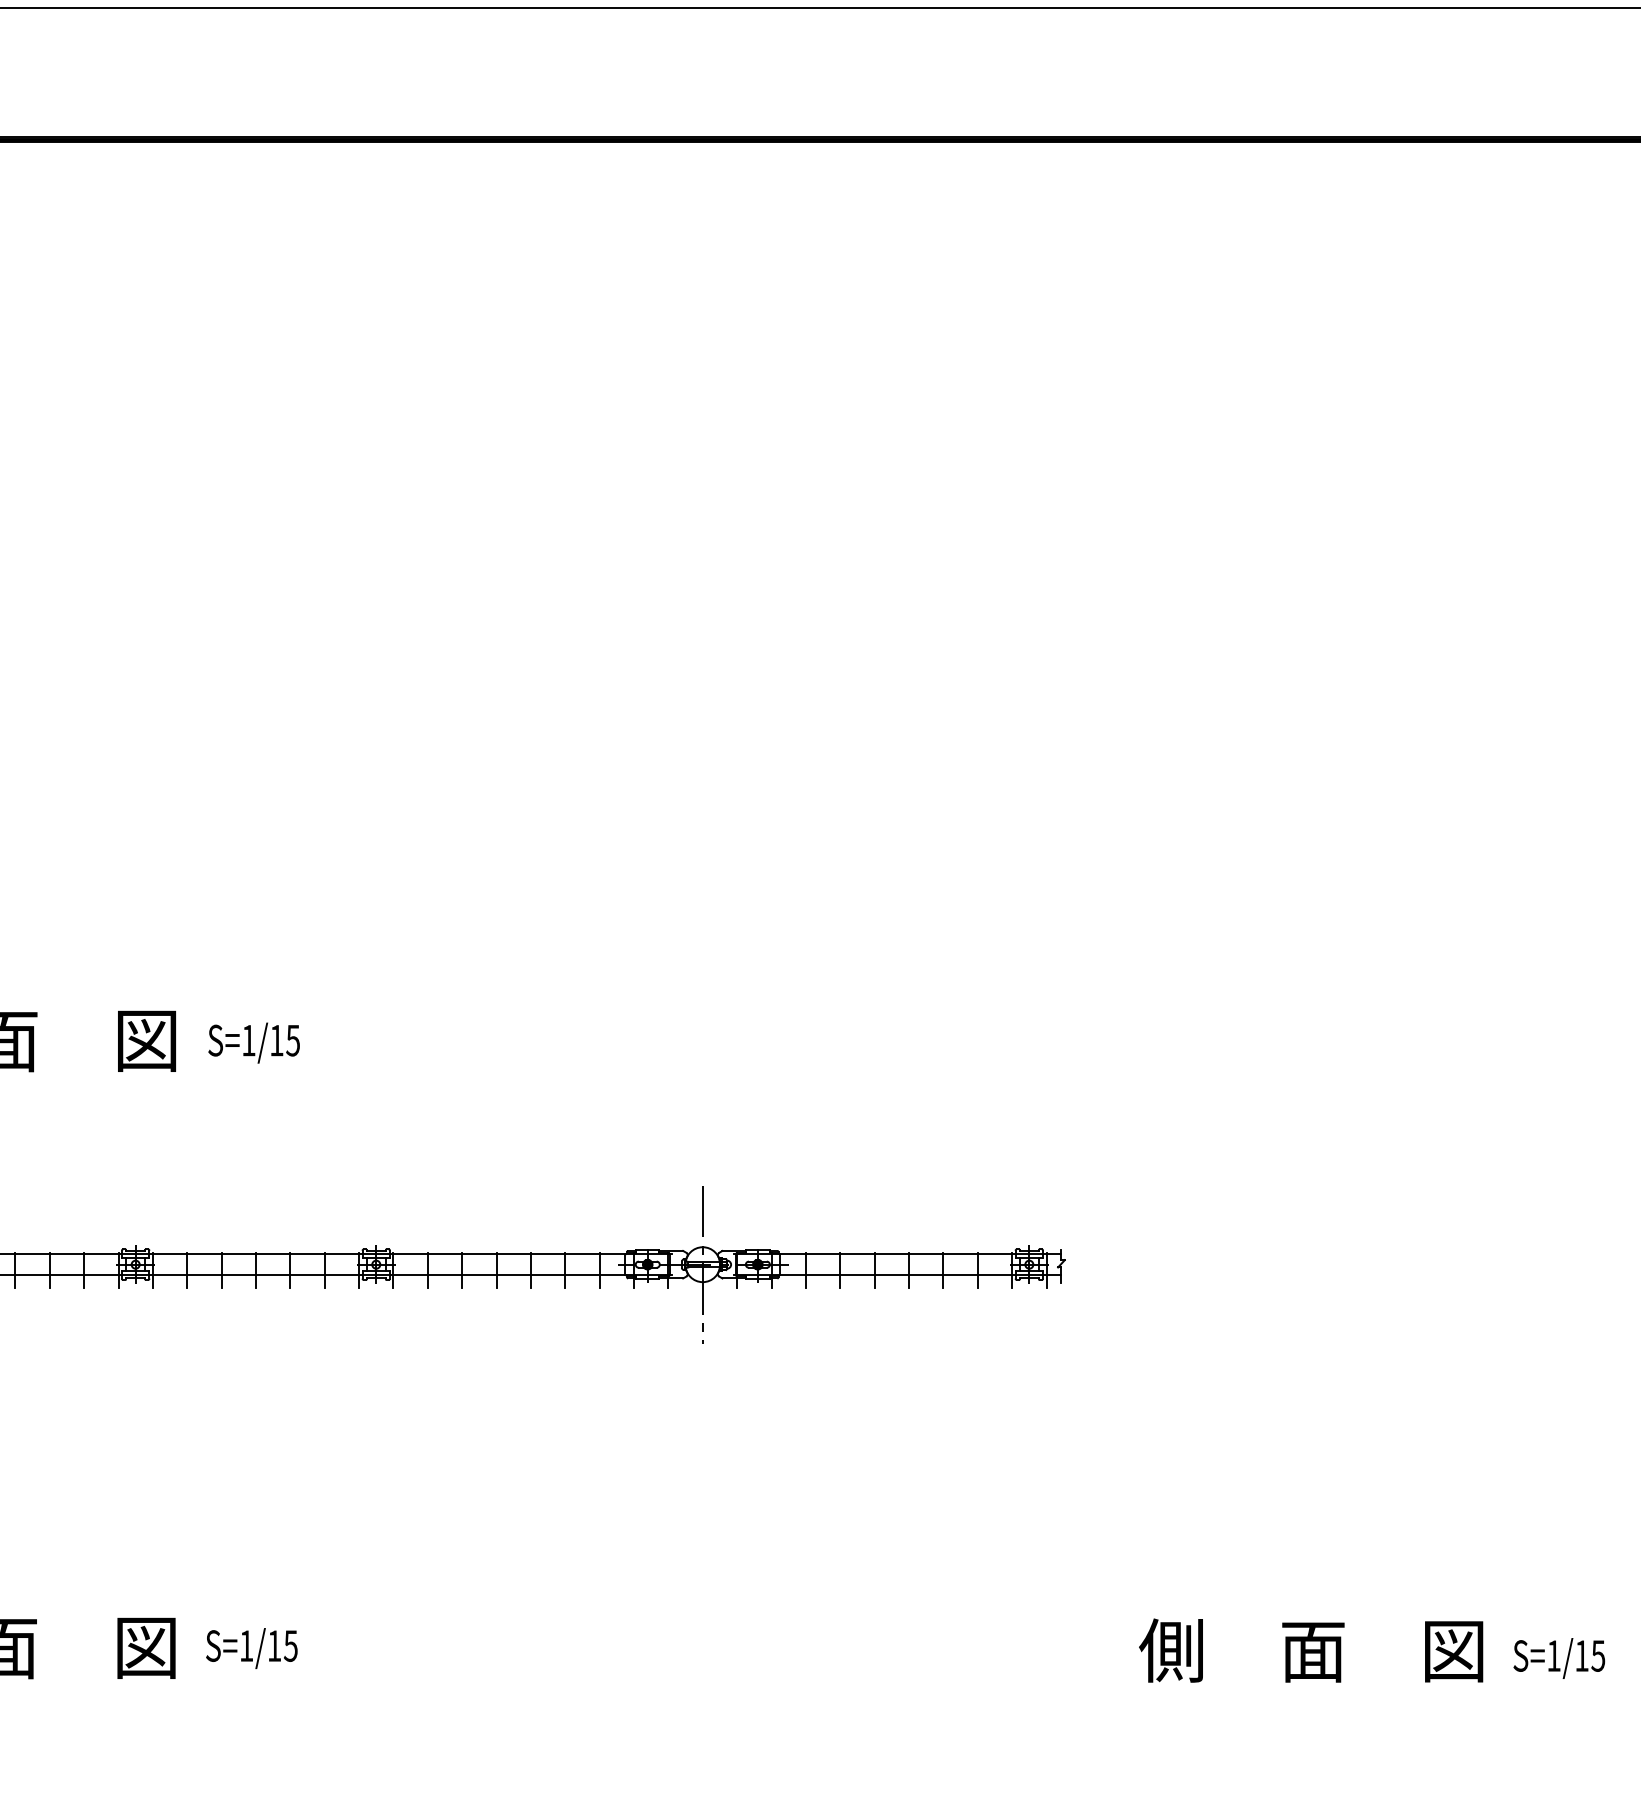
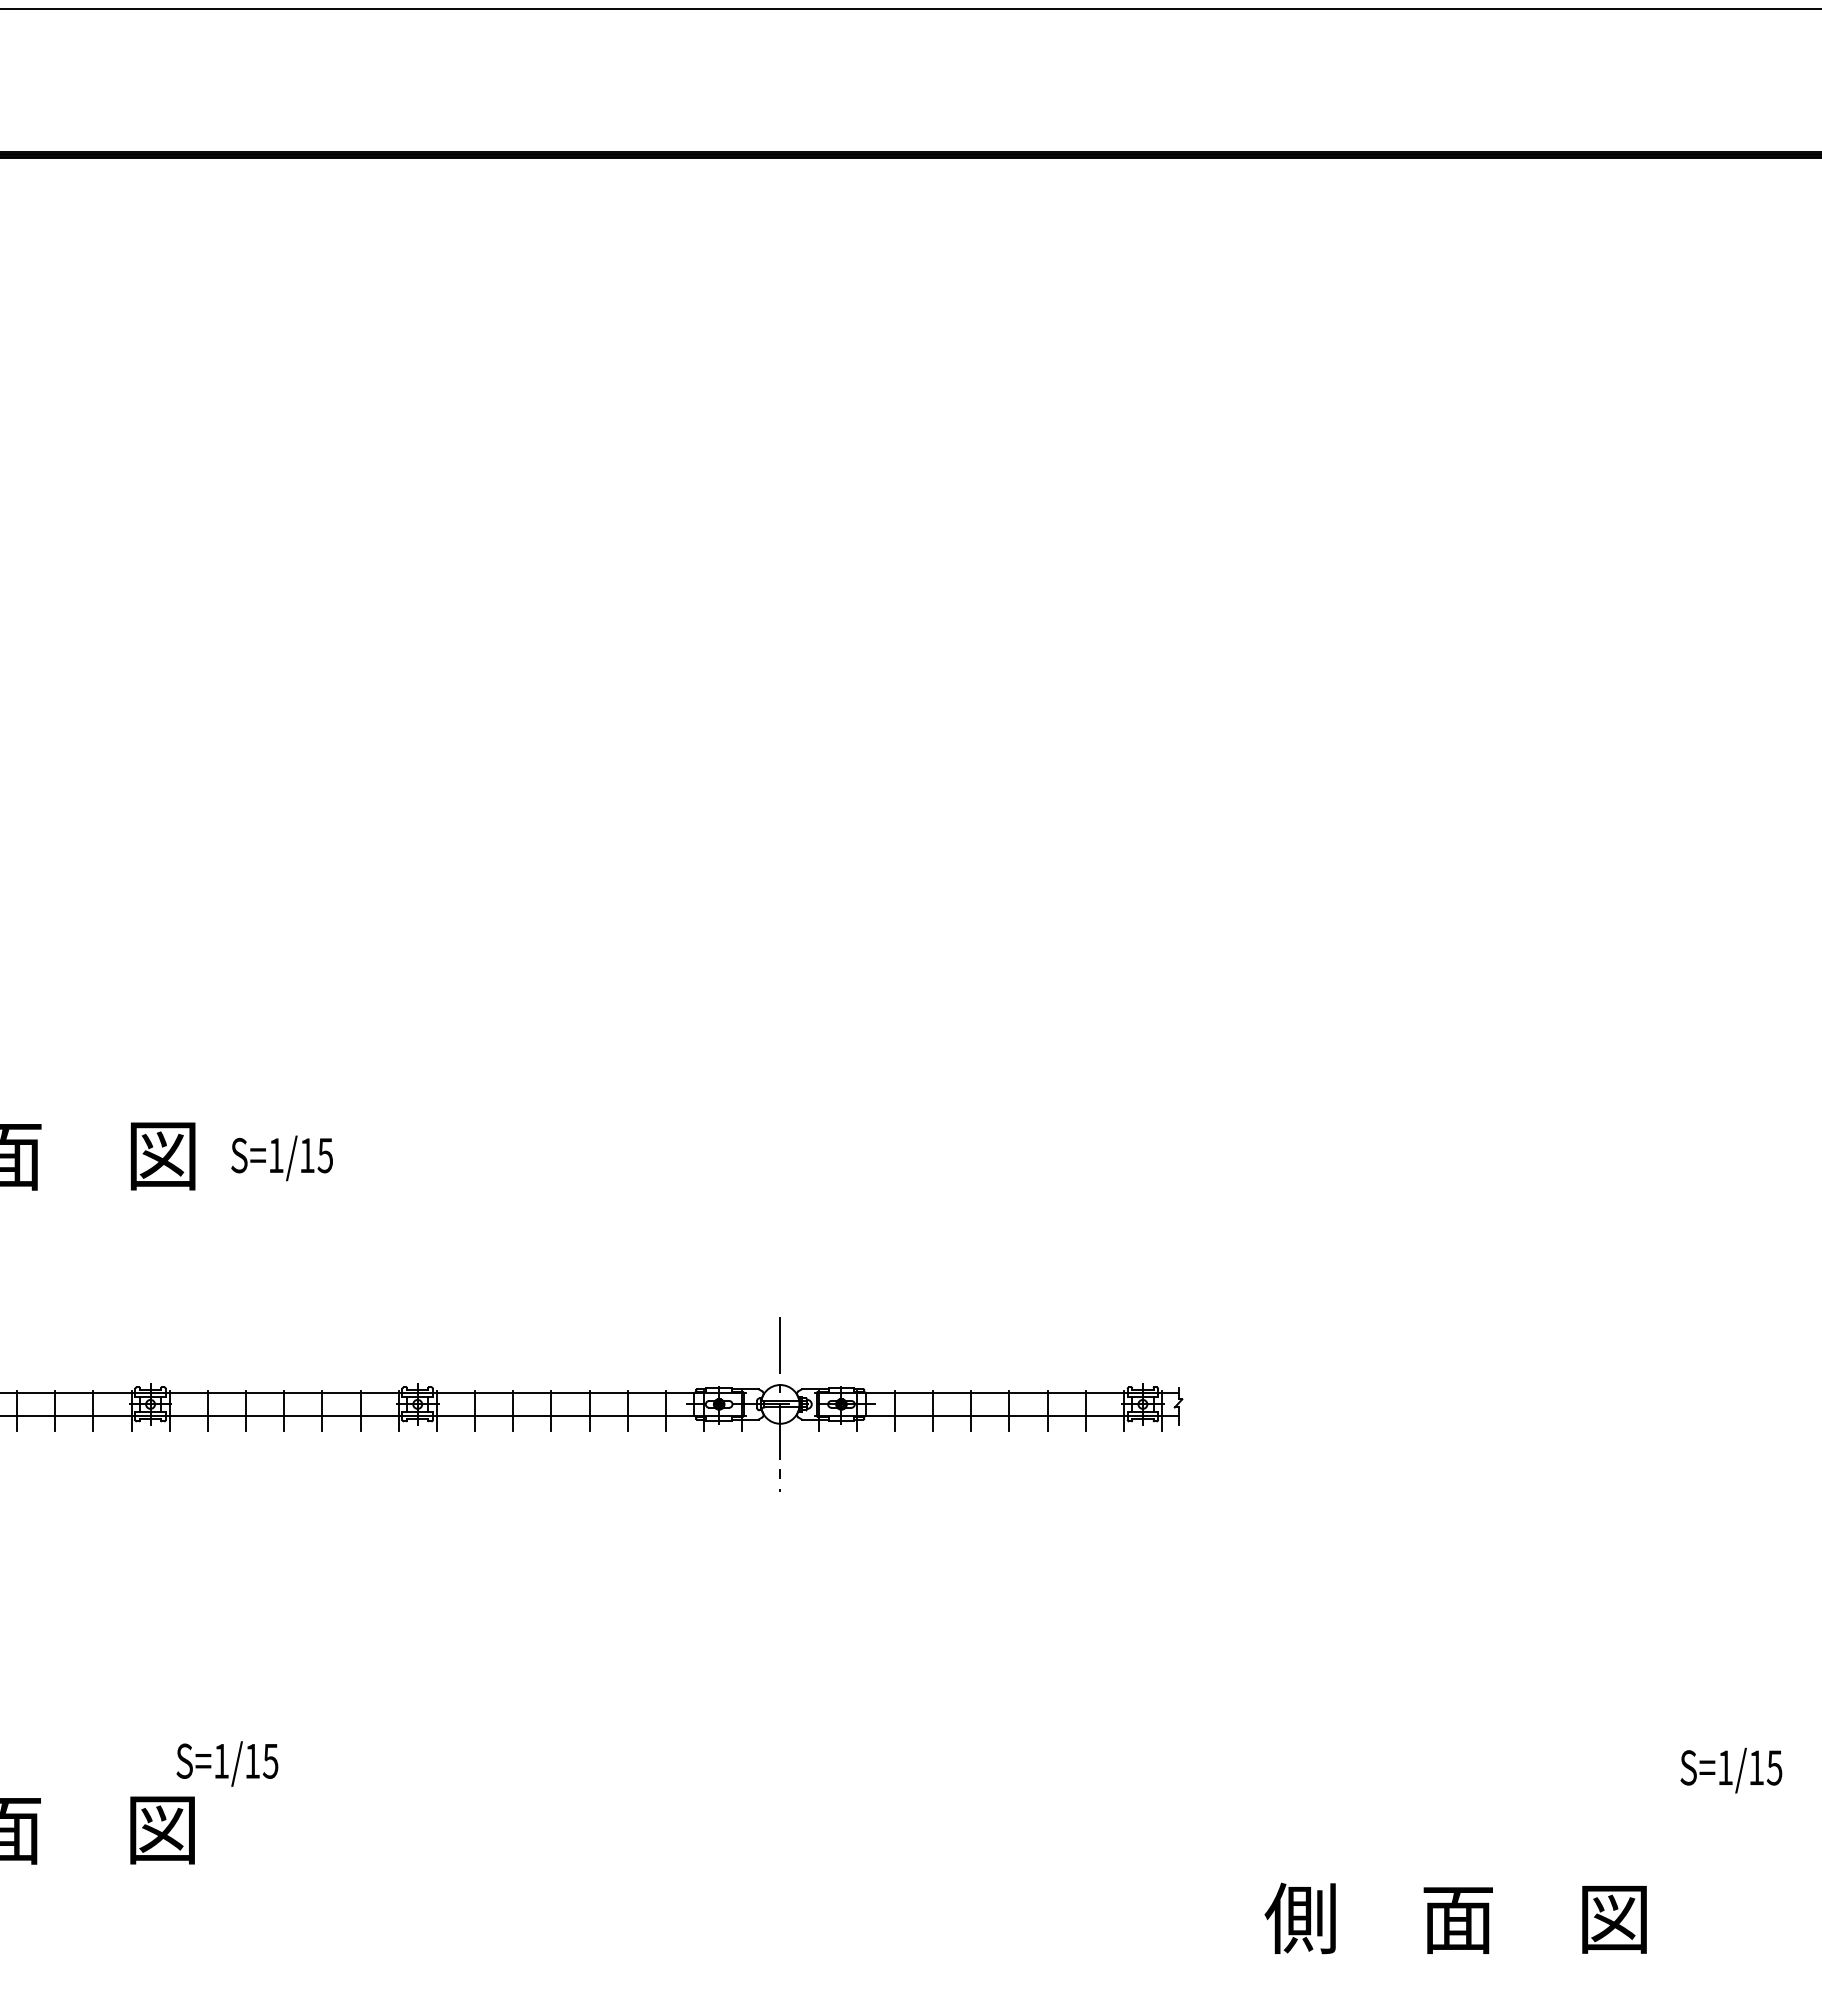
text: (251, 1648) -> (226, 1763), moved
text: (1311, 1650) -> (1456, 1918), moved
text: (1559, 1658) -> (1731, 1770), moved

